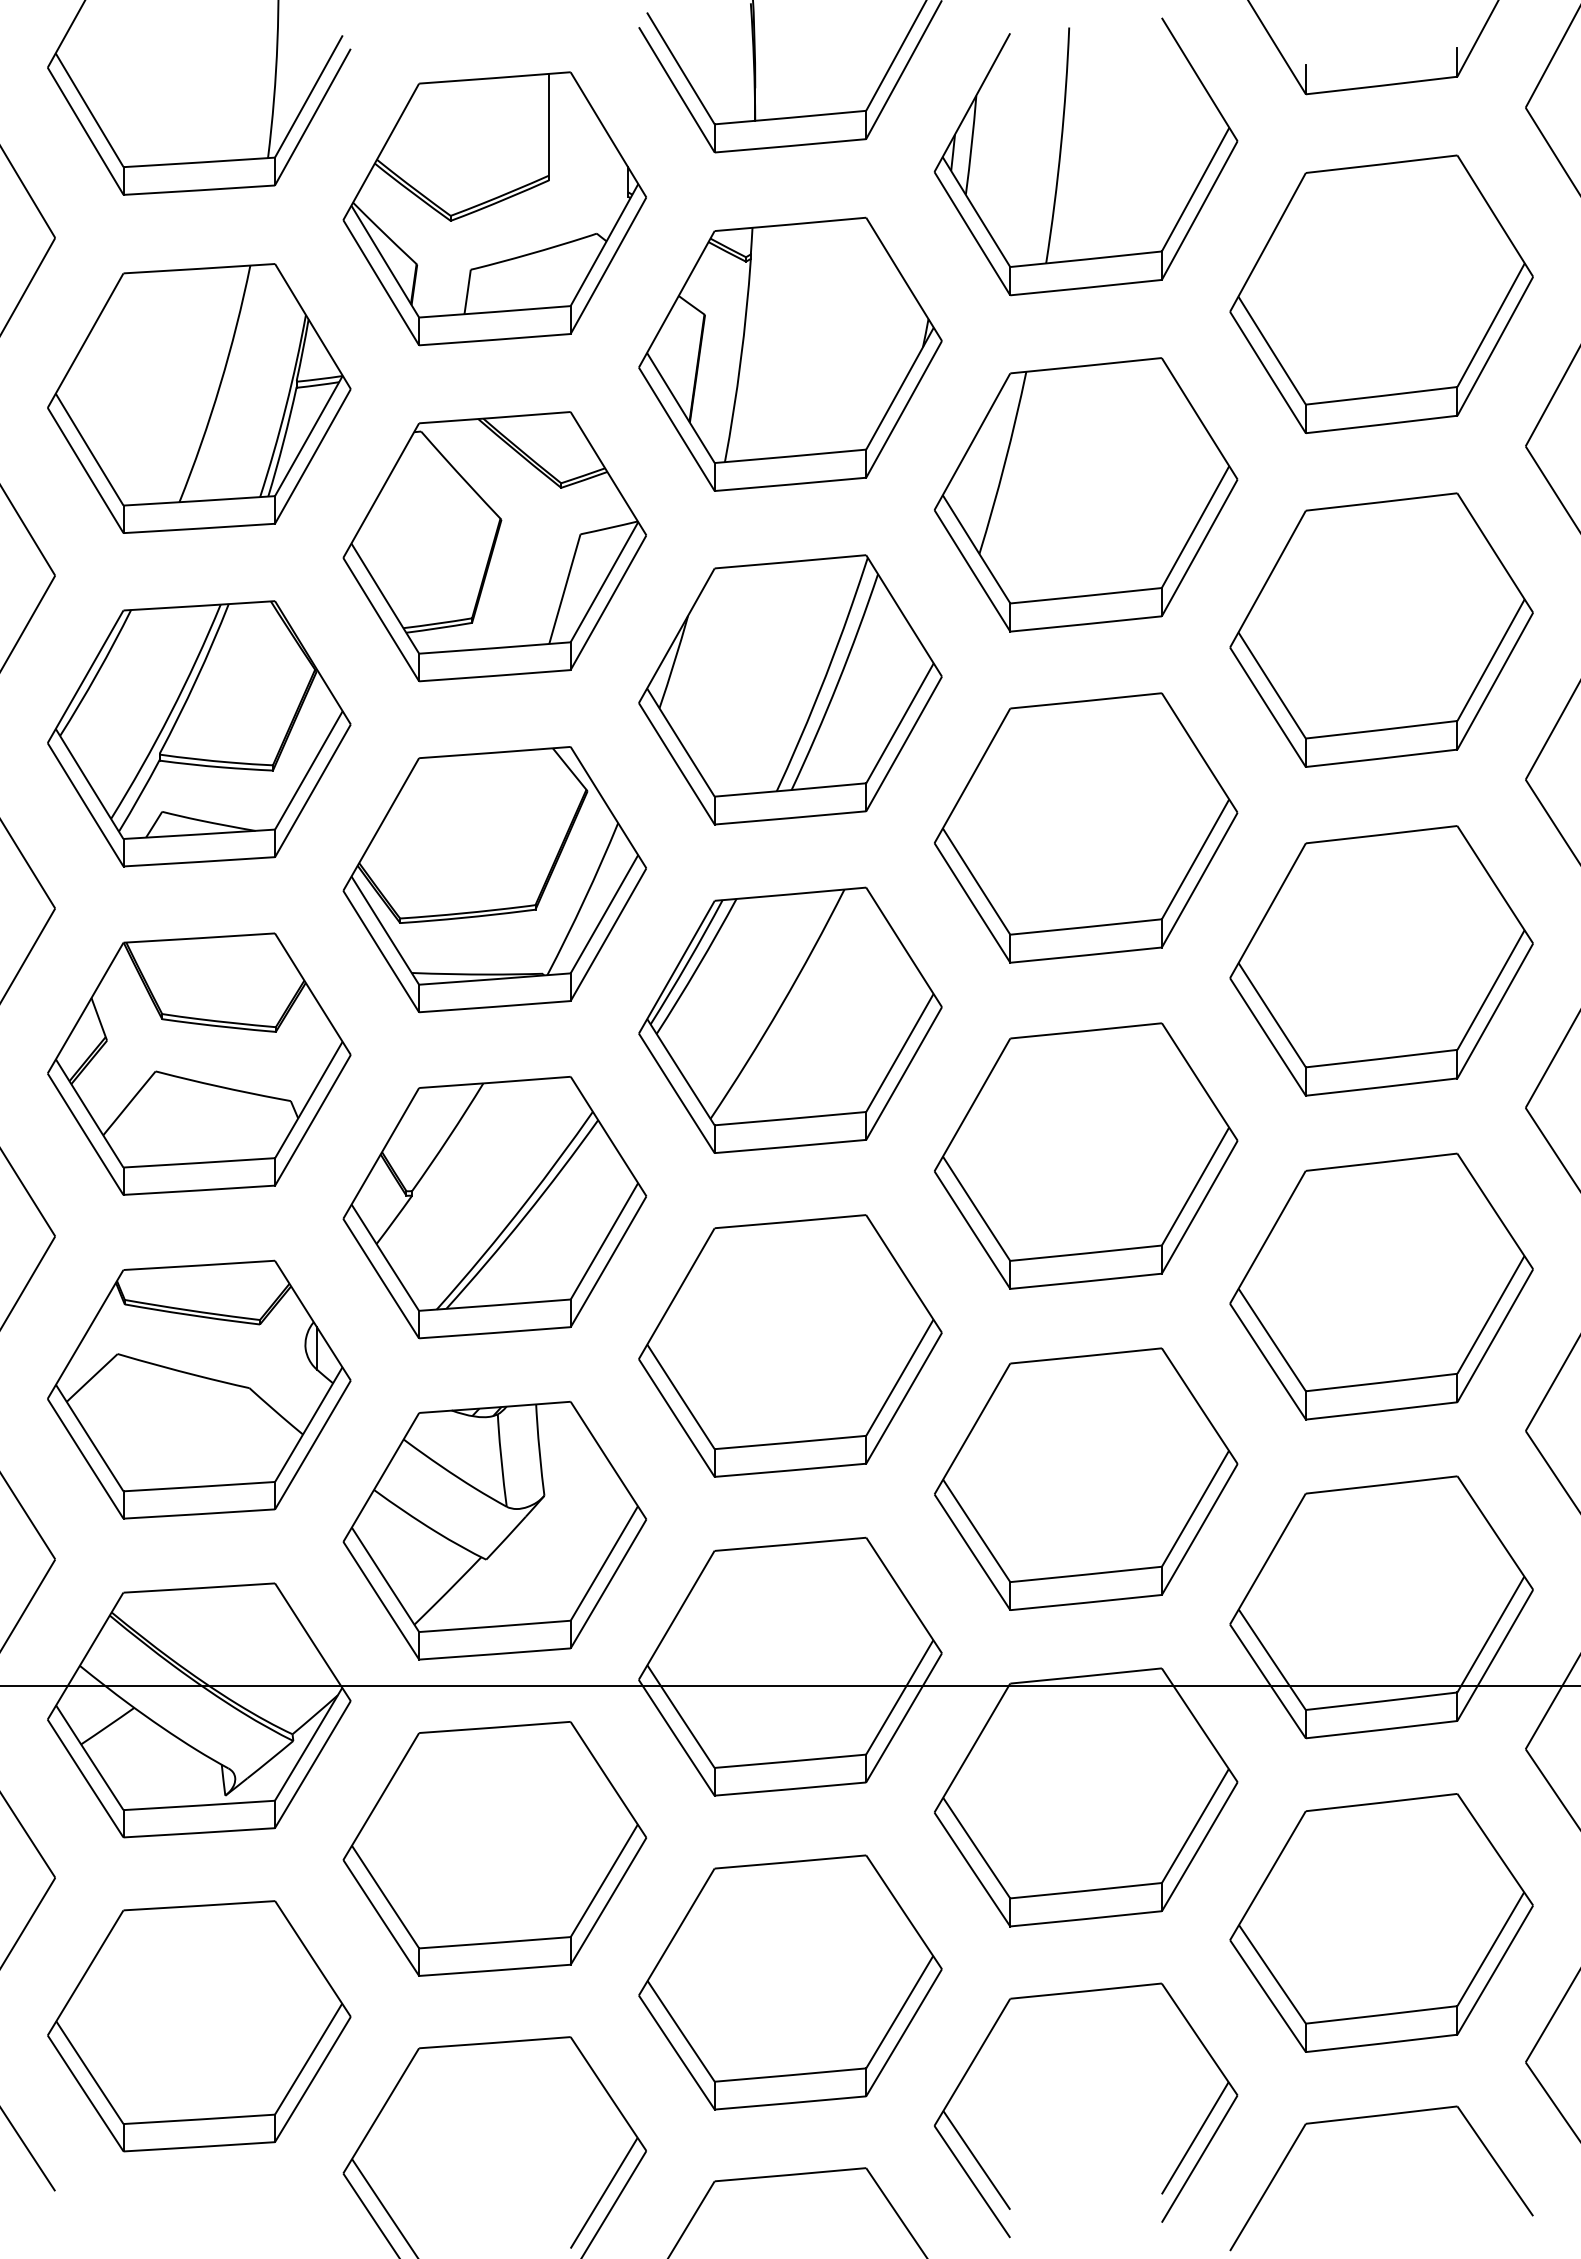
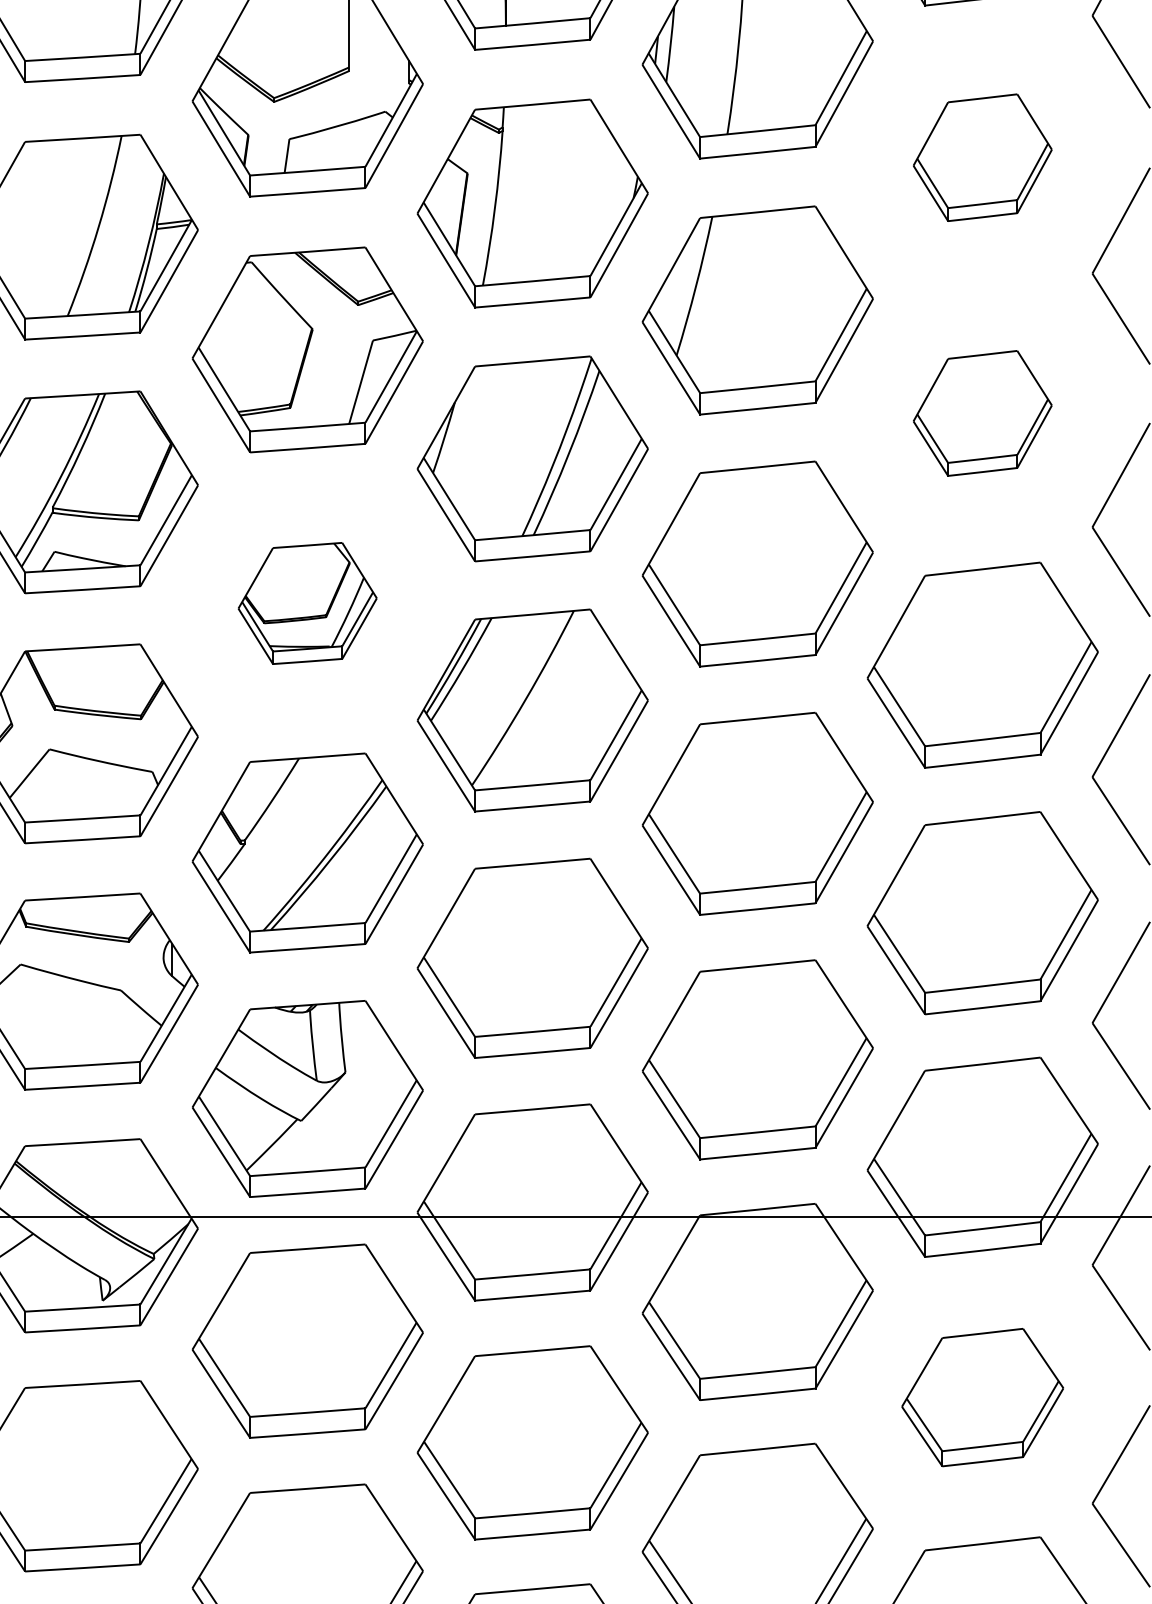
part: (1381, 293) -> (982, 157), size x0.6
part: (1381, 629) -> (982, 412), size x0.6
part: (494, 879) -> (307, 603), size x0.6
part: (1381, 1922) -> (982, 1397), size x0.7

